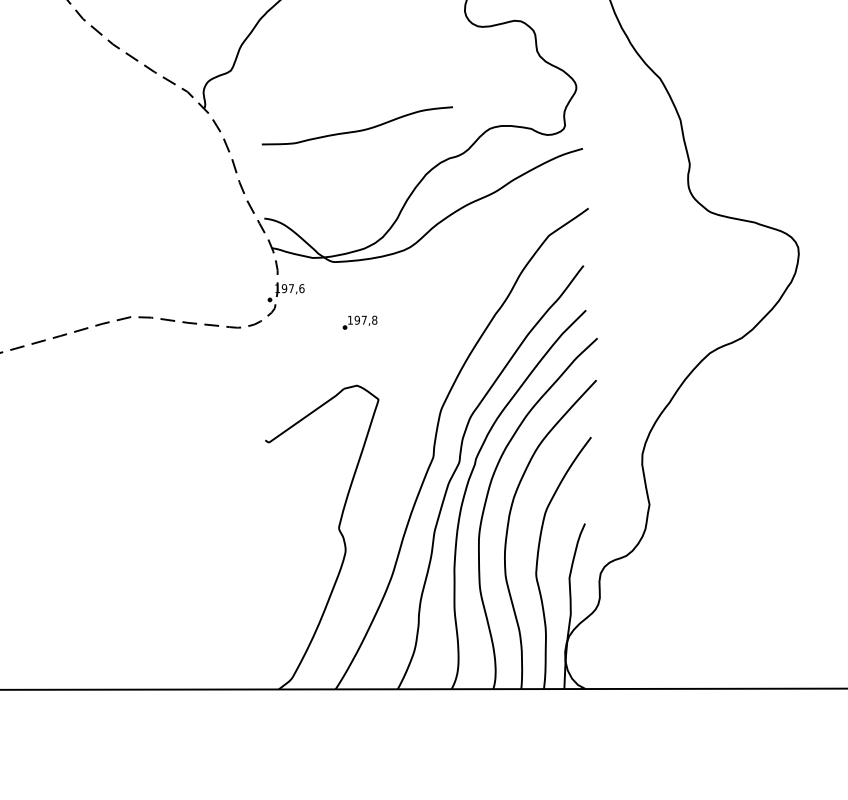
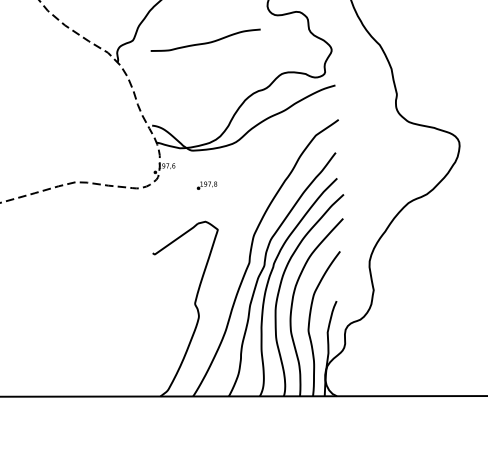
curve: (357, 129) -> (205, 42), moved

